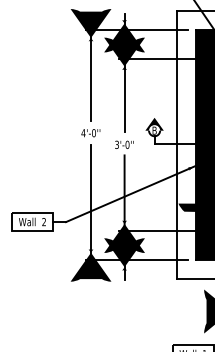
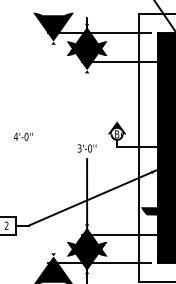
line: (91, 76) -> (54, 80), removed
line: (124, 95) -> (87, 99), removed
text: (90, 133) -> (23, 137), moved
line: (91, 202) -> (54, 206), removed

